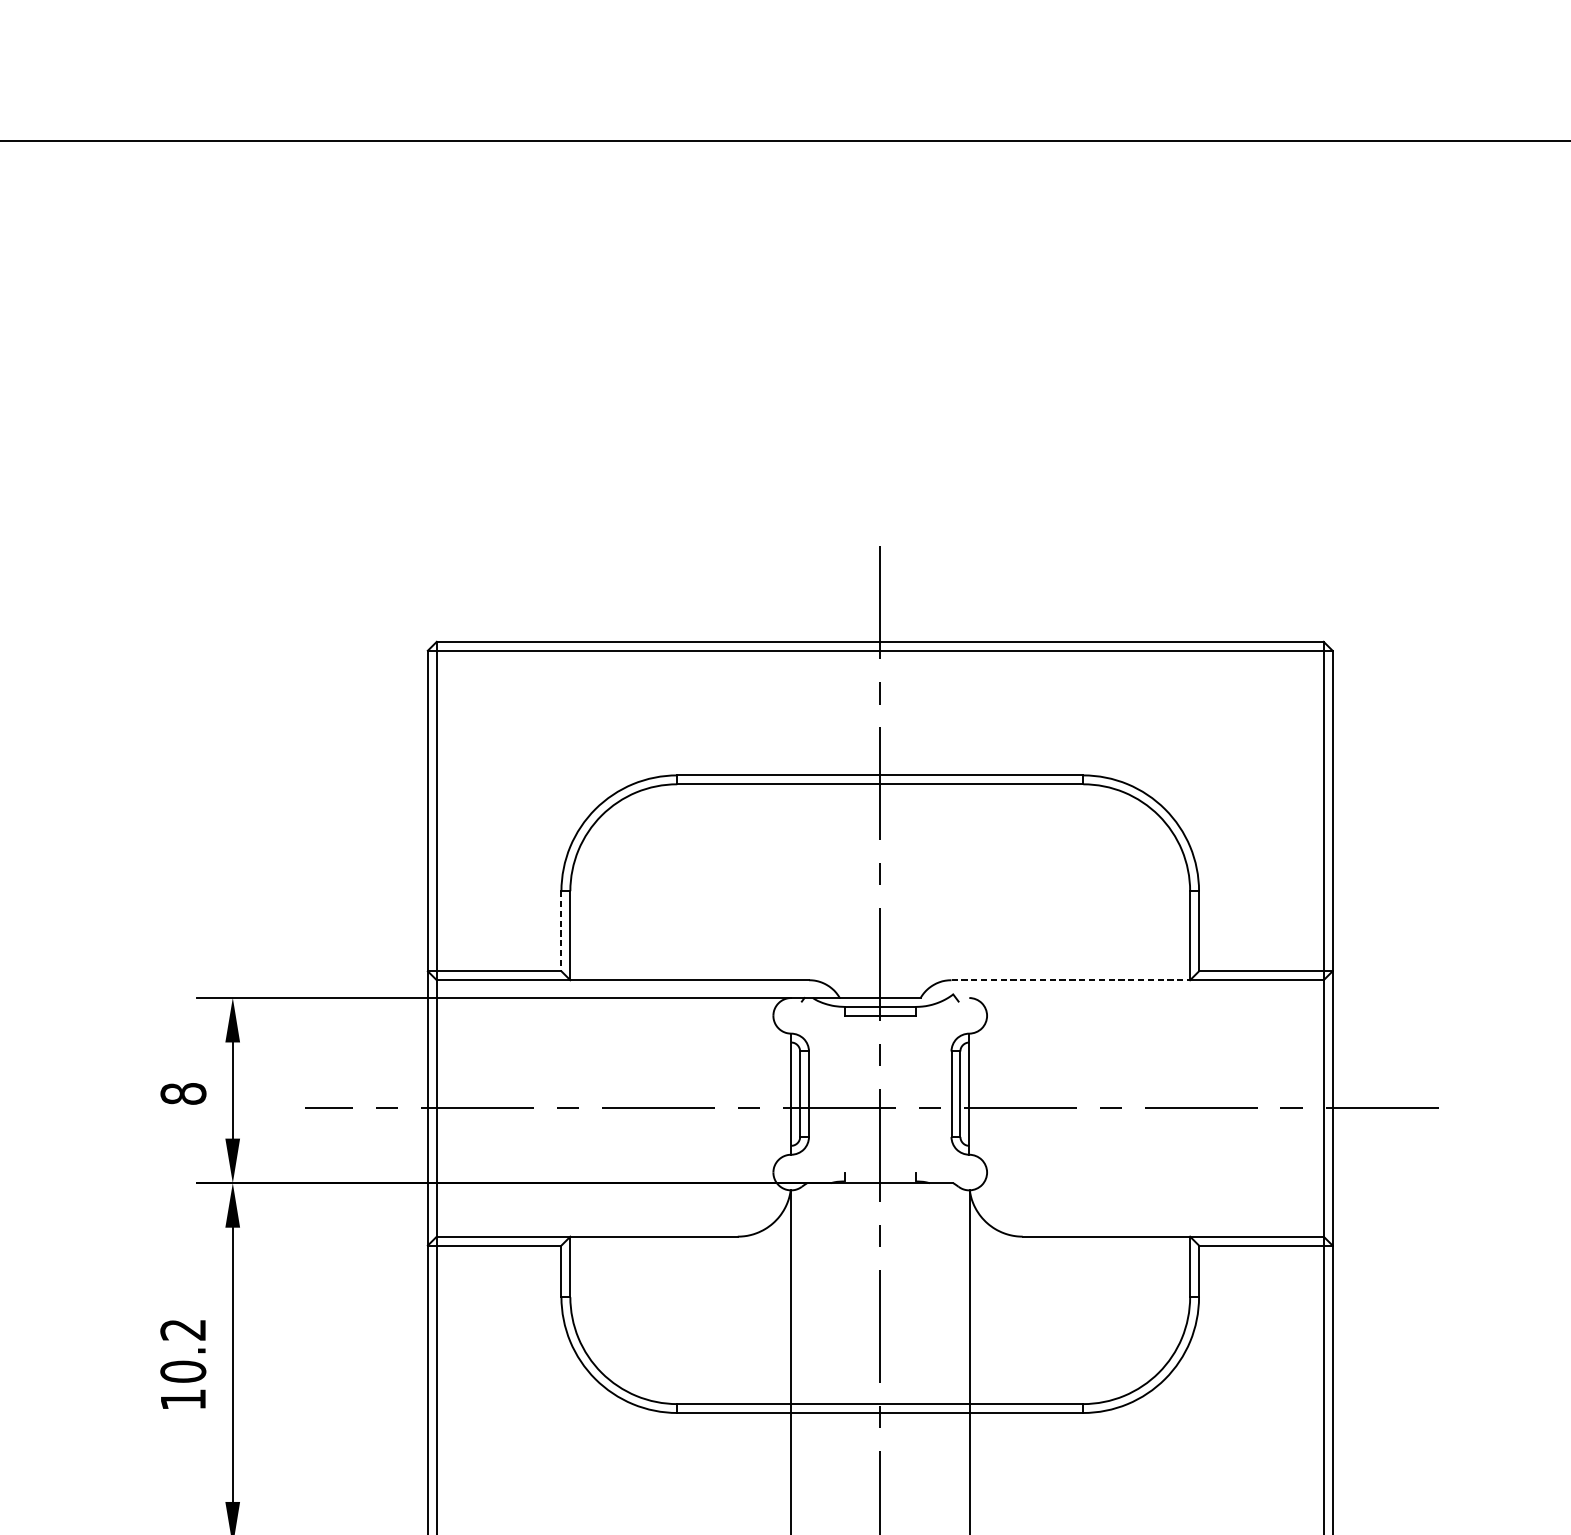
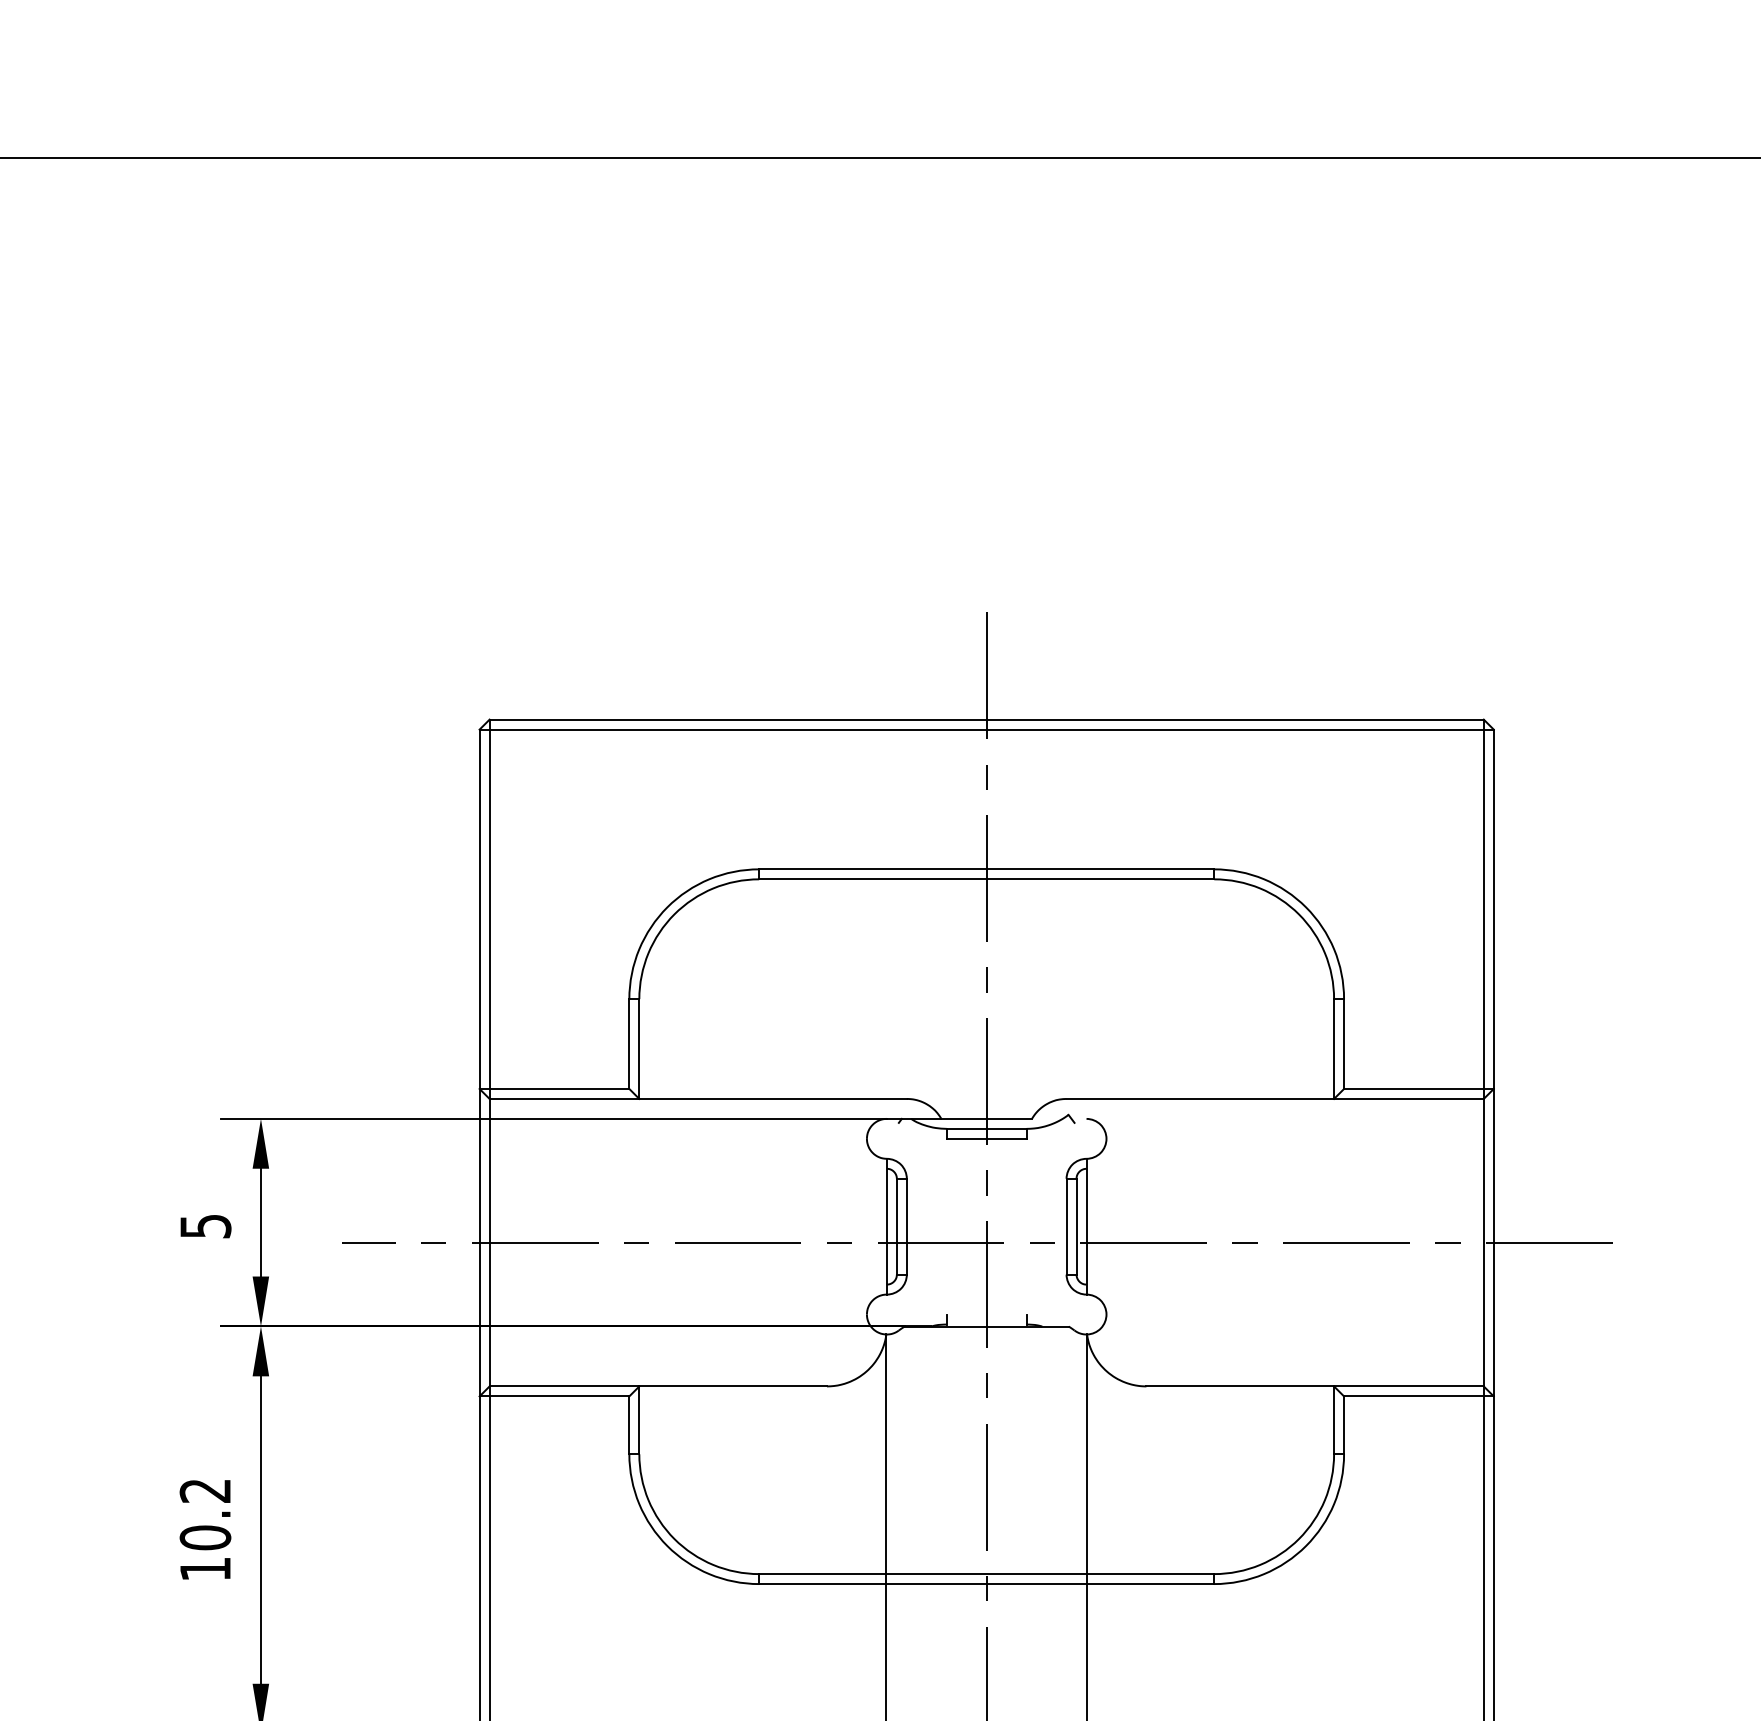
line: (561, 931) -> (629, 1044), dashed -> solid
line: (1070, 979) -> (1200, 1098), dashed -> solid
text: (183, 1094) -> (205, 1226), 8 -> 5

